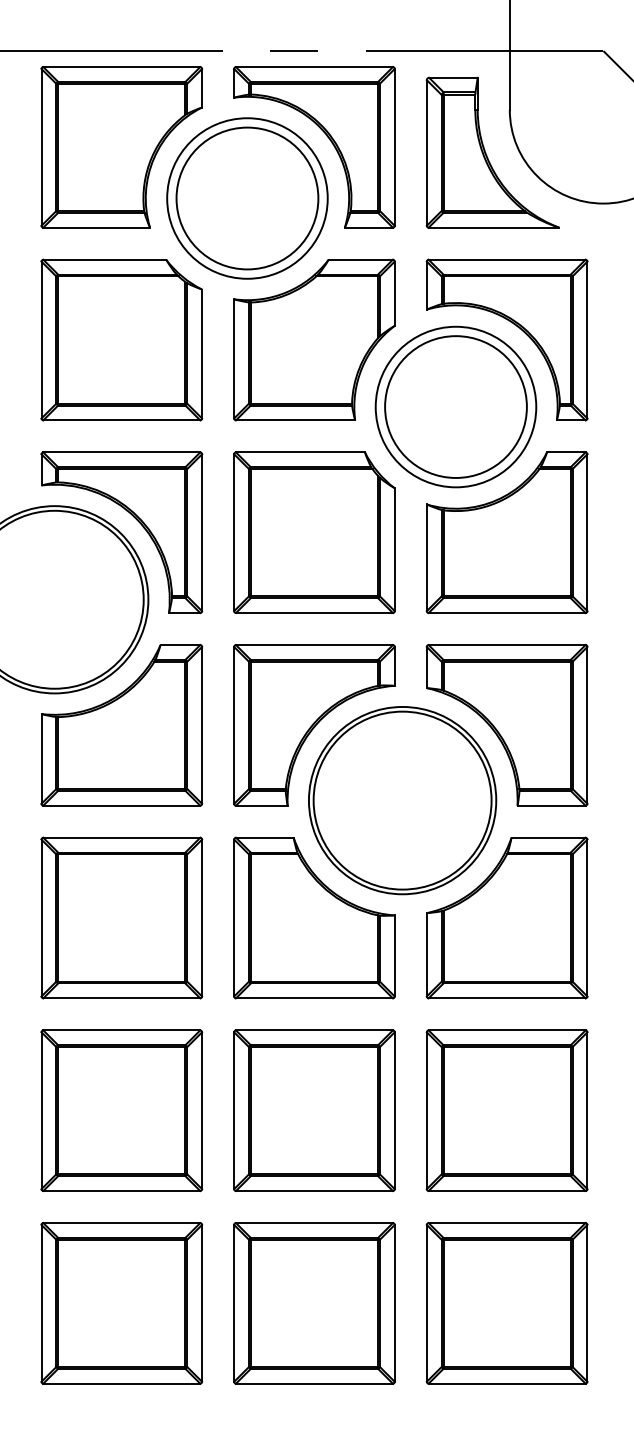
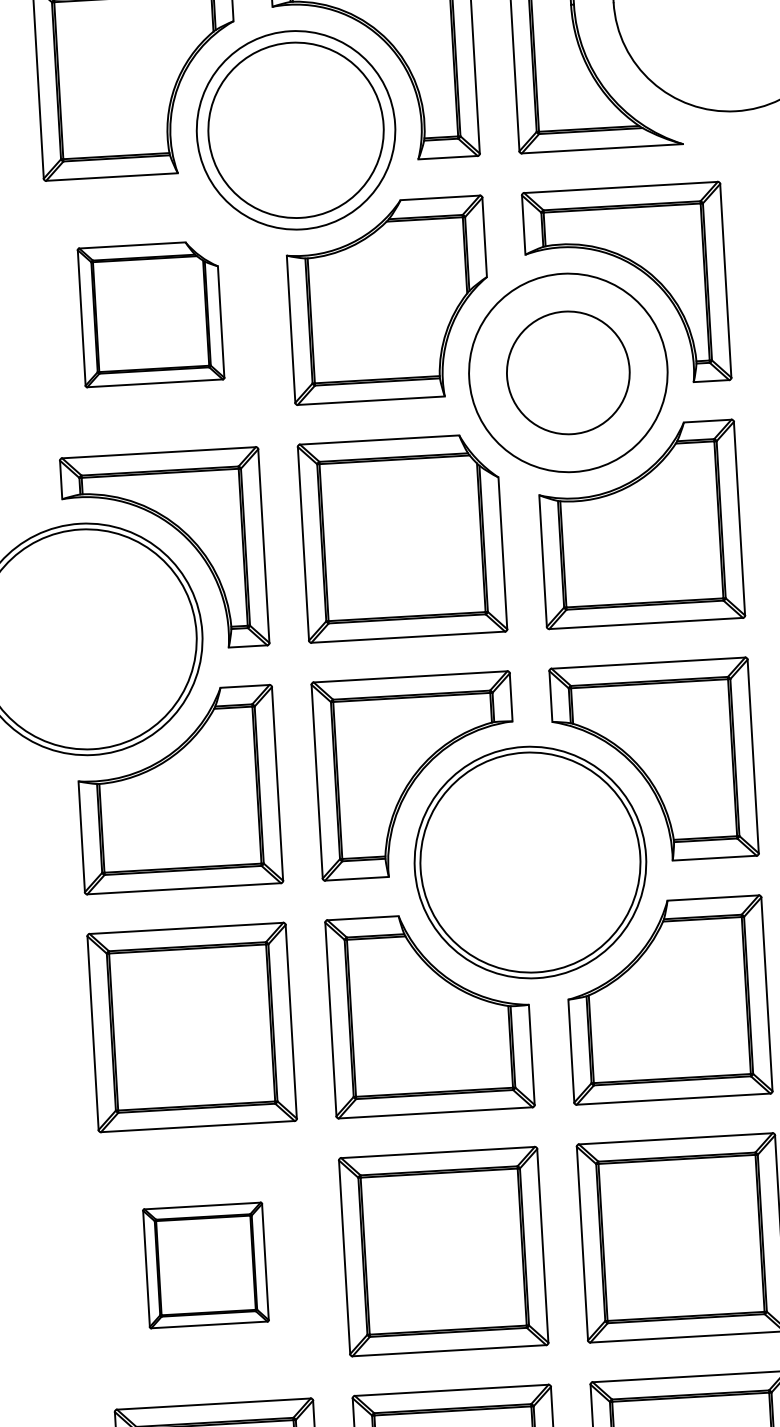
part: (121, 339) -> (150, 313), size x0.7
circle: (455, 406) -> (567, 372), size x0.7
part: (121, 1110) -> (205, 1265), size x0.6

